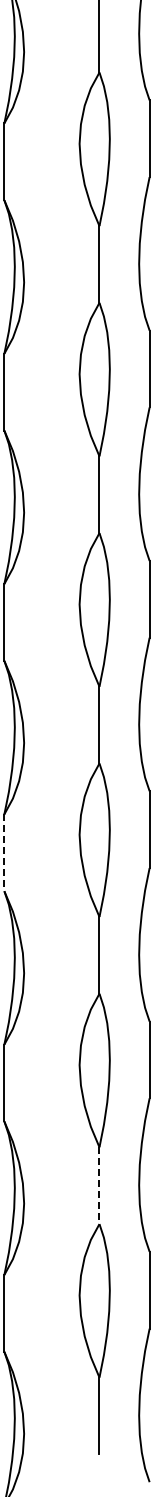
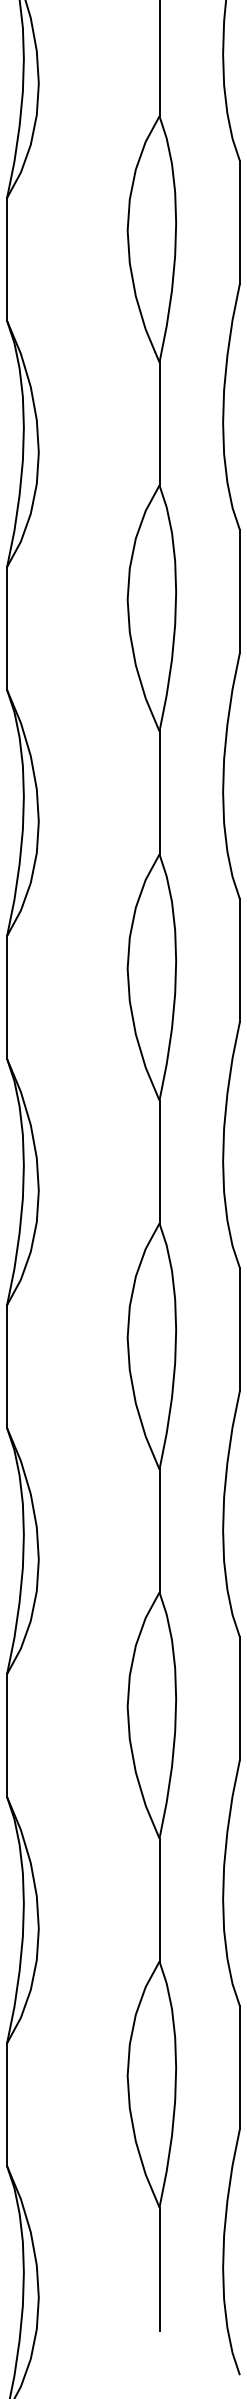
line: (4, 853) -> (7, 1367), dashed -> solid
line: (99, 1186) -> (159, 1901), dashed -> solid

